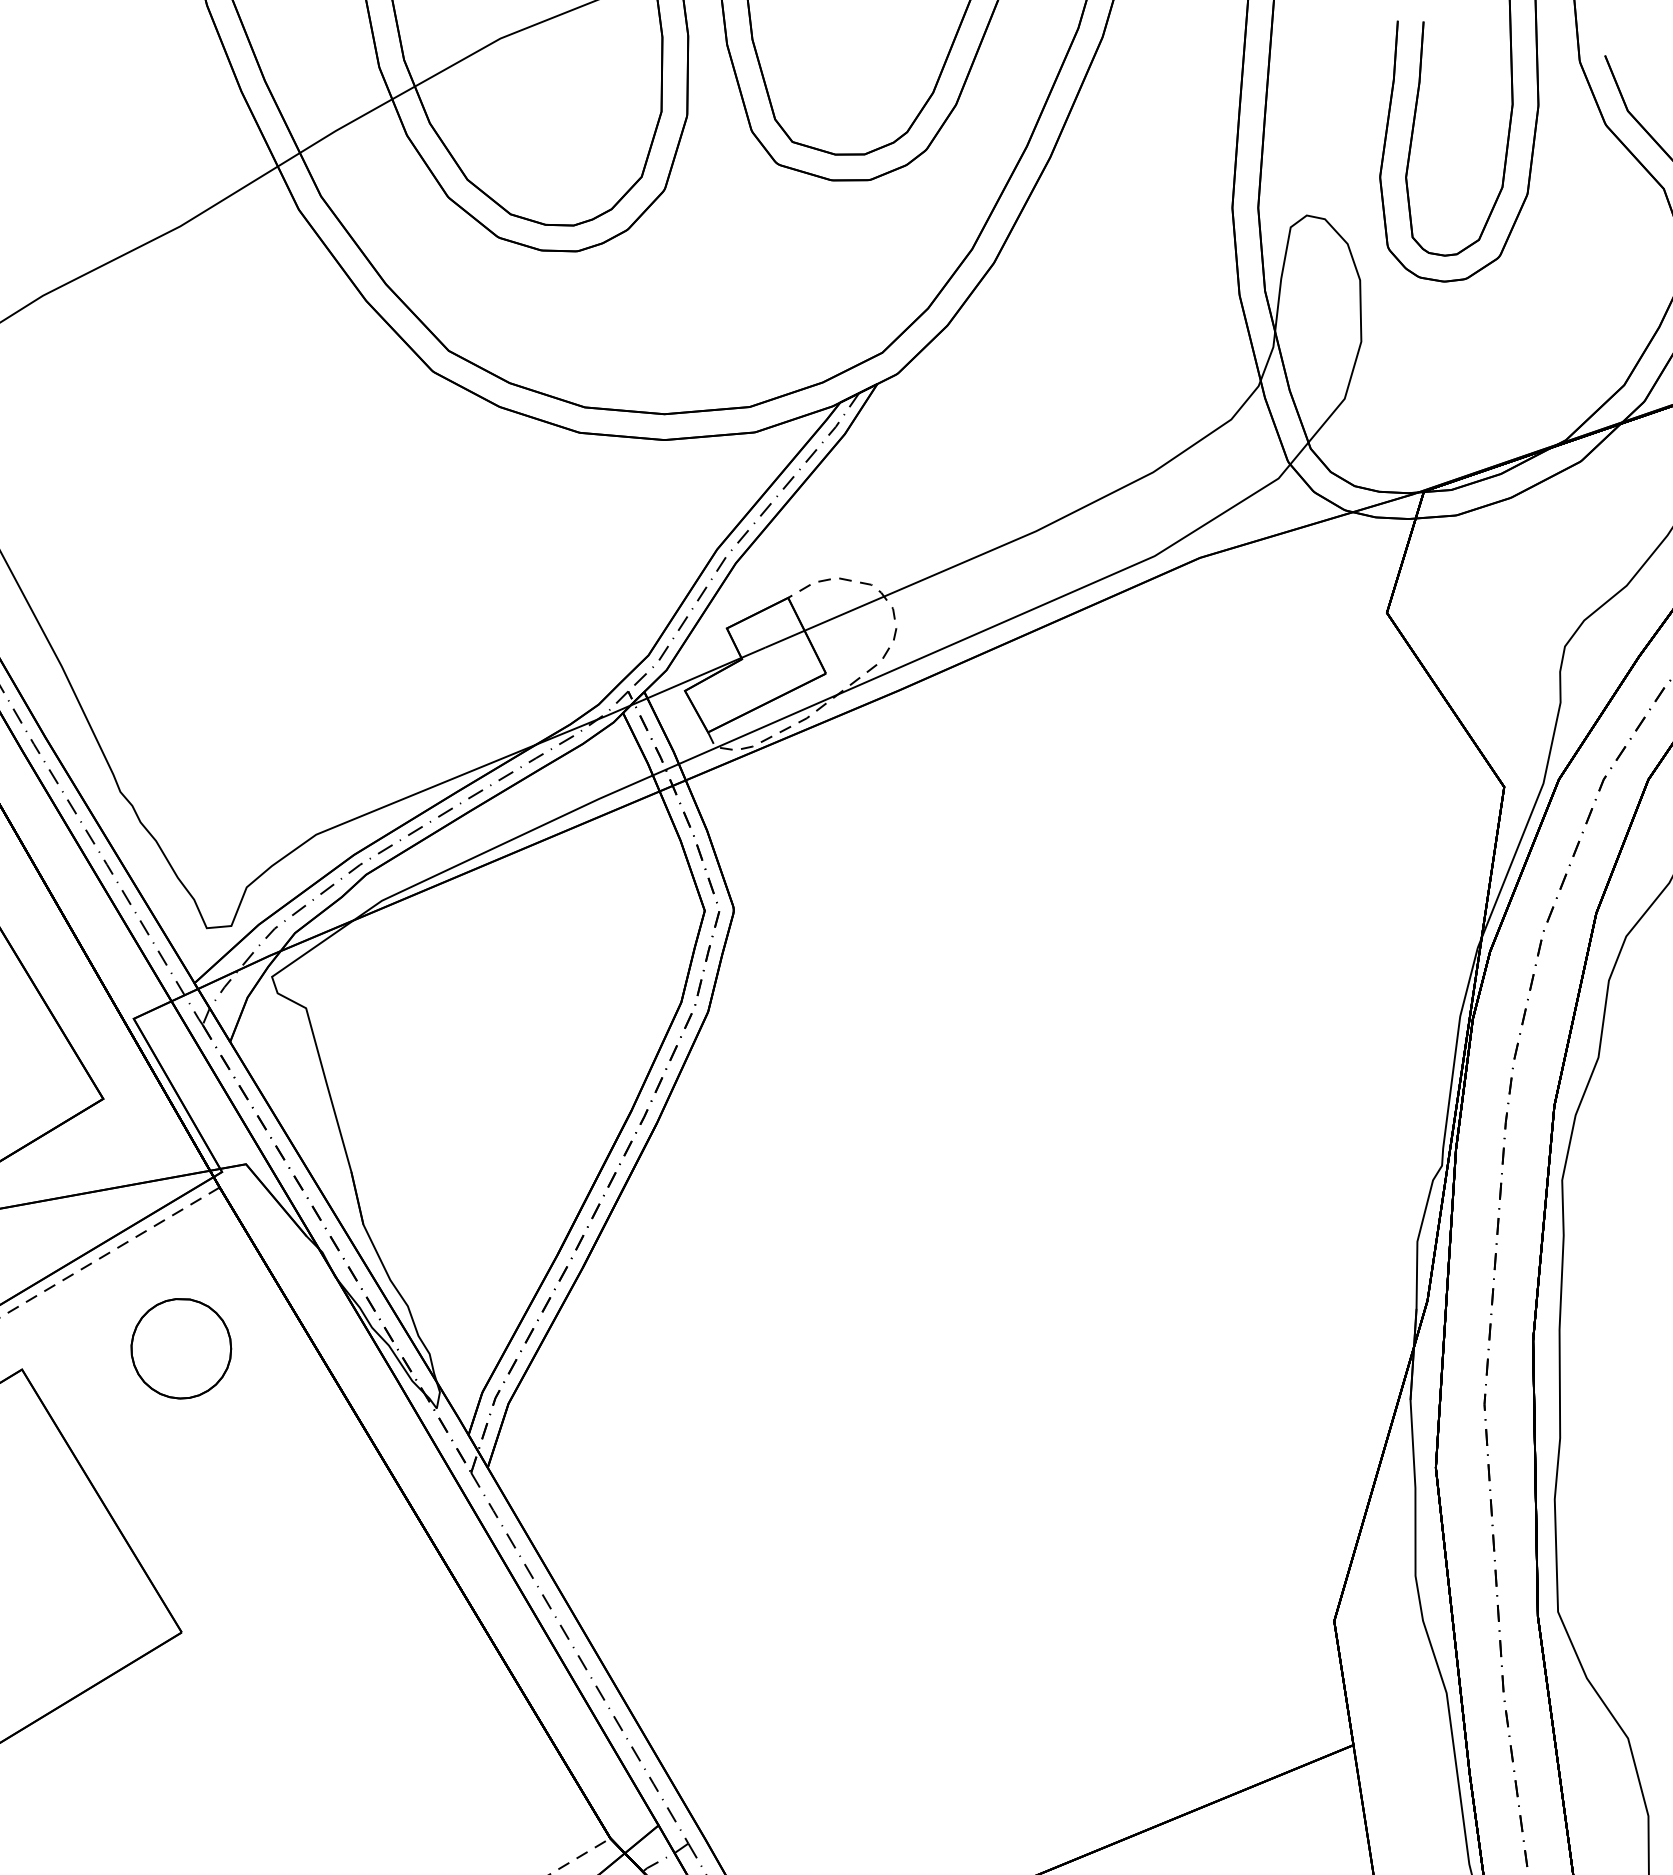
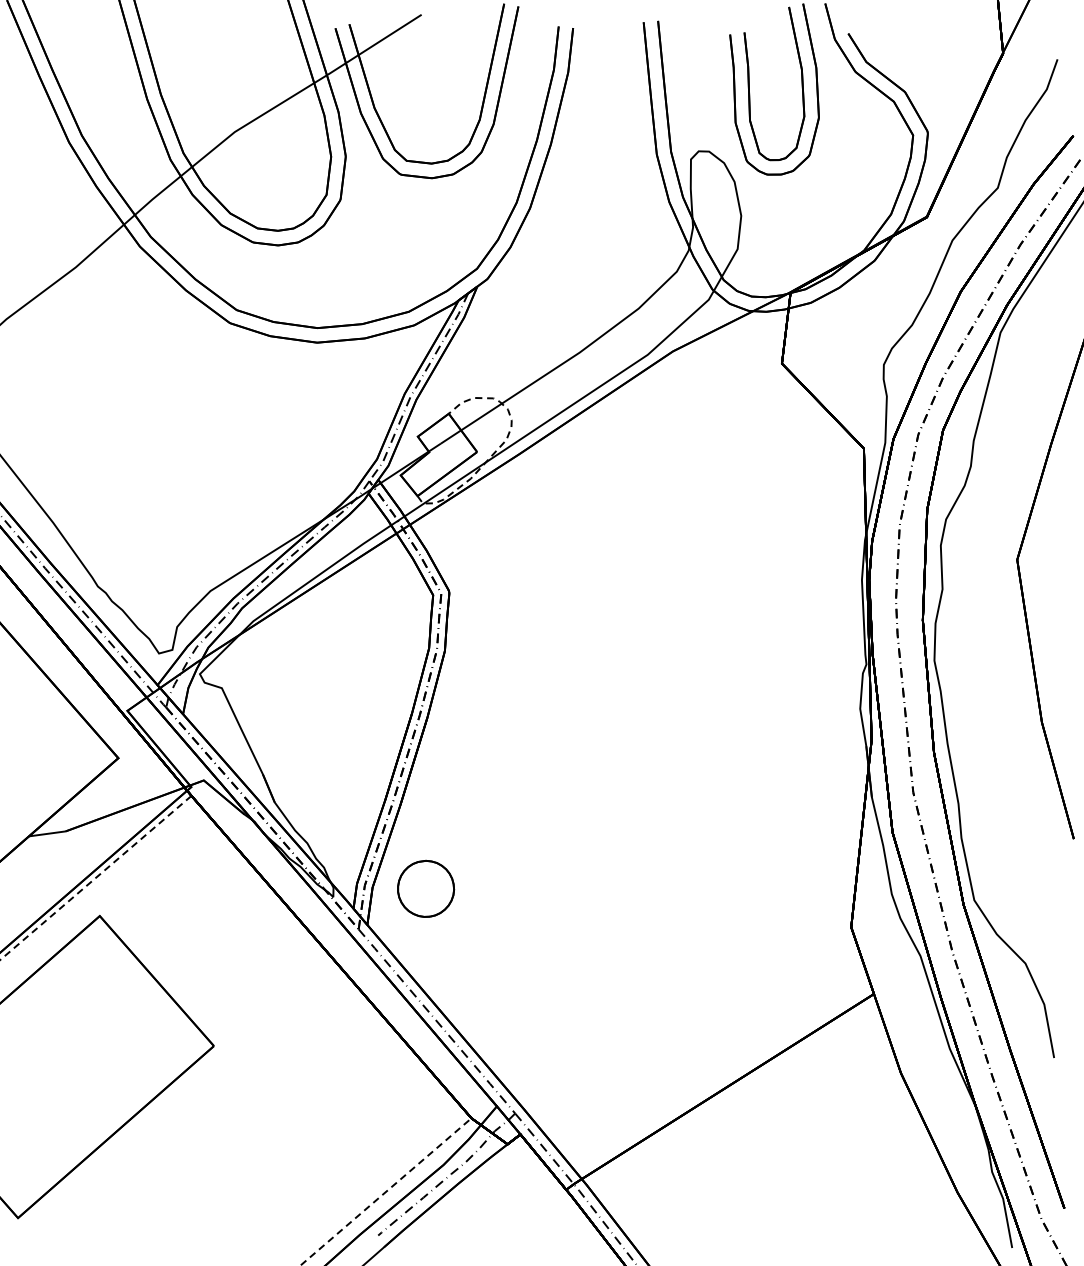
part: (182, 1348) -> (426, 888), moved

